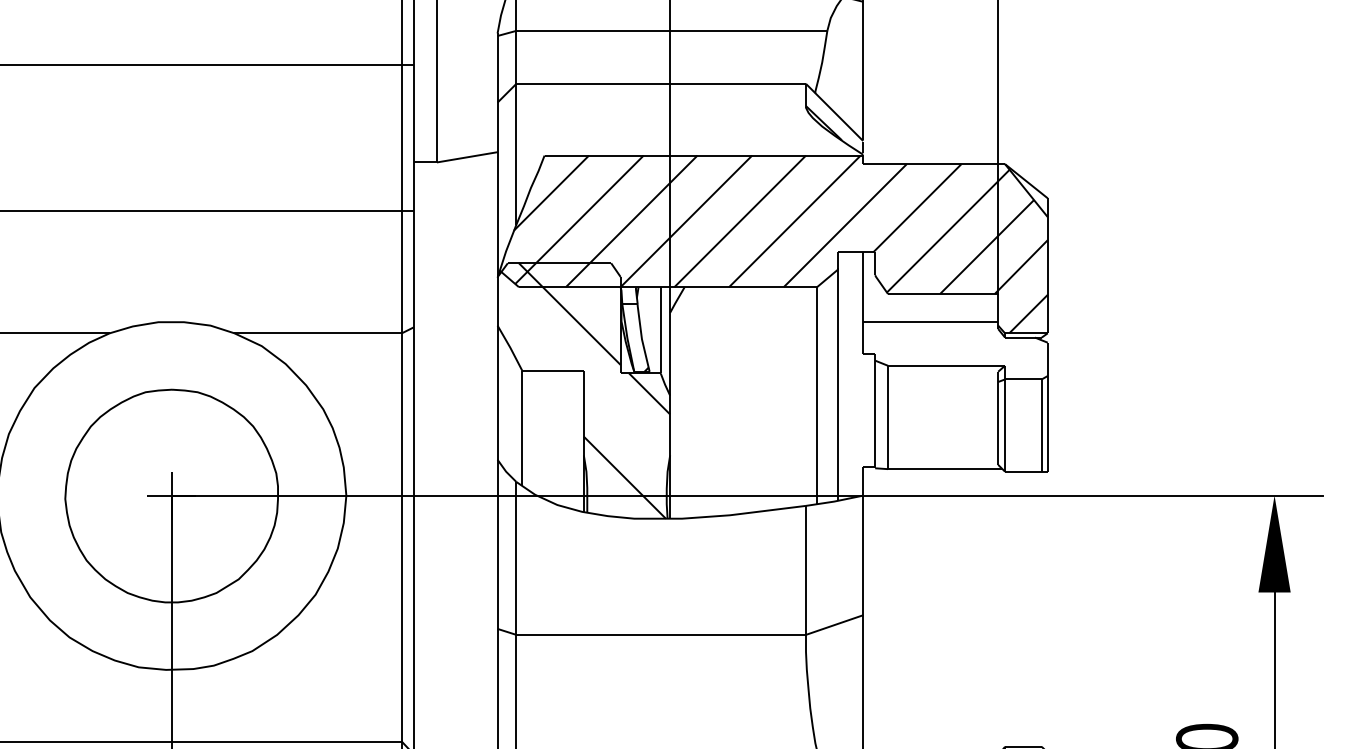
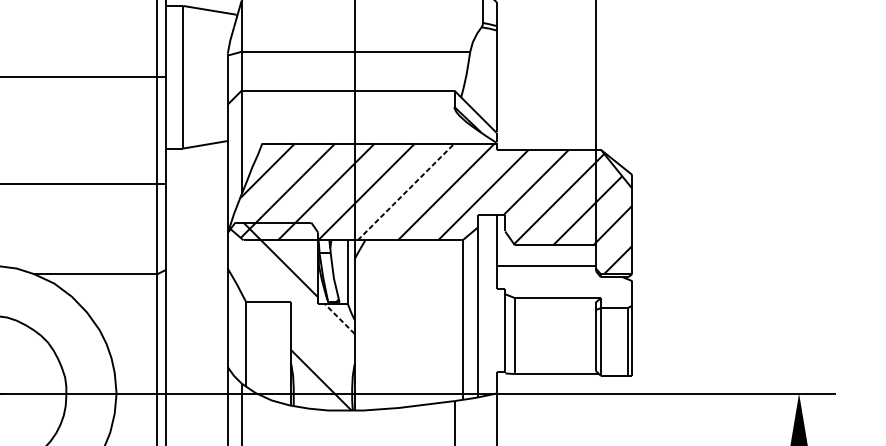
line: (740, 221) -> (406, 191), solid -> dashed
line: (649, 393) -> (339, 318), solid -> dashed

